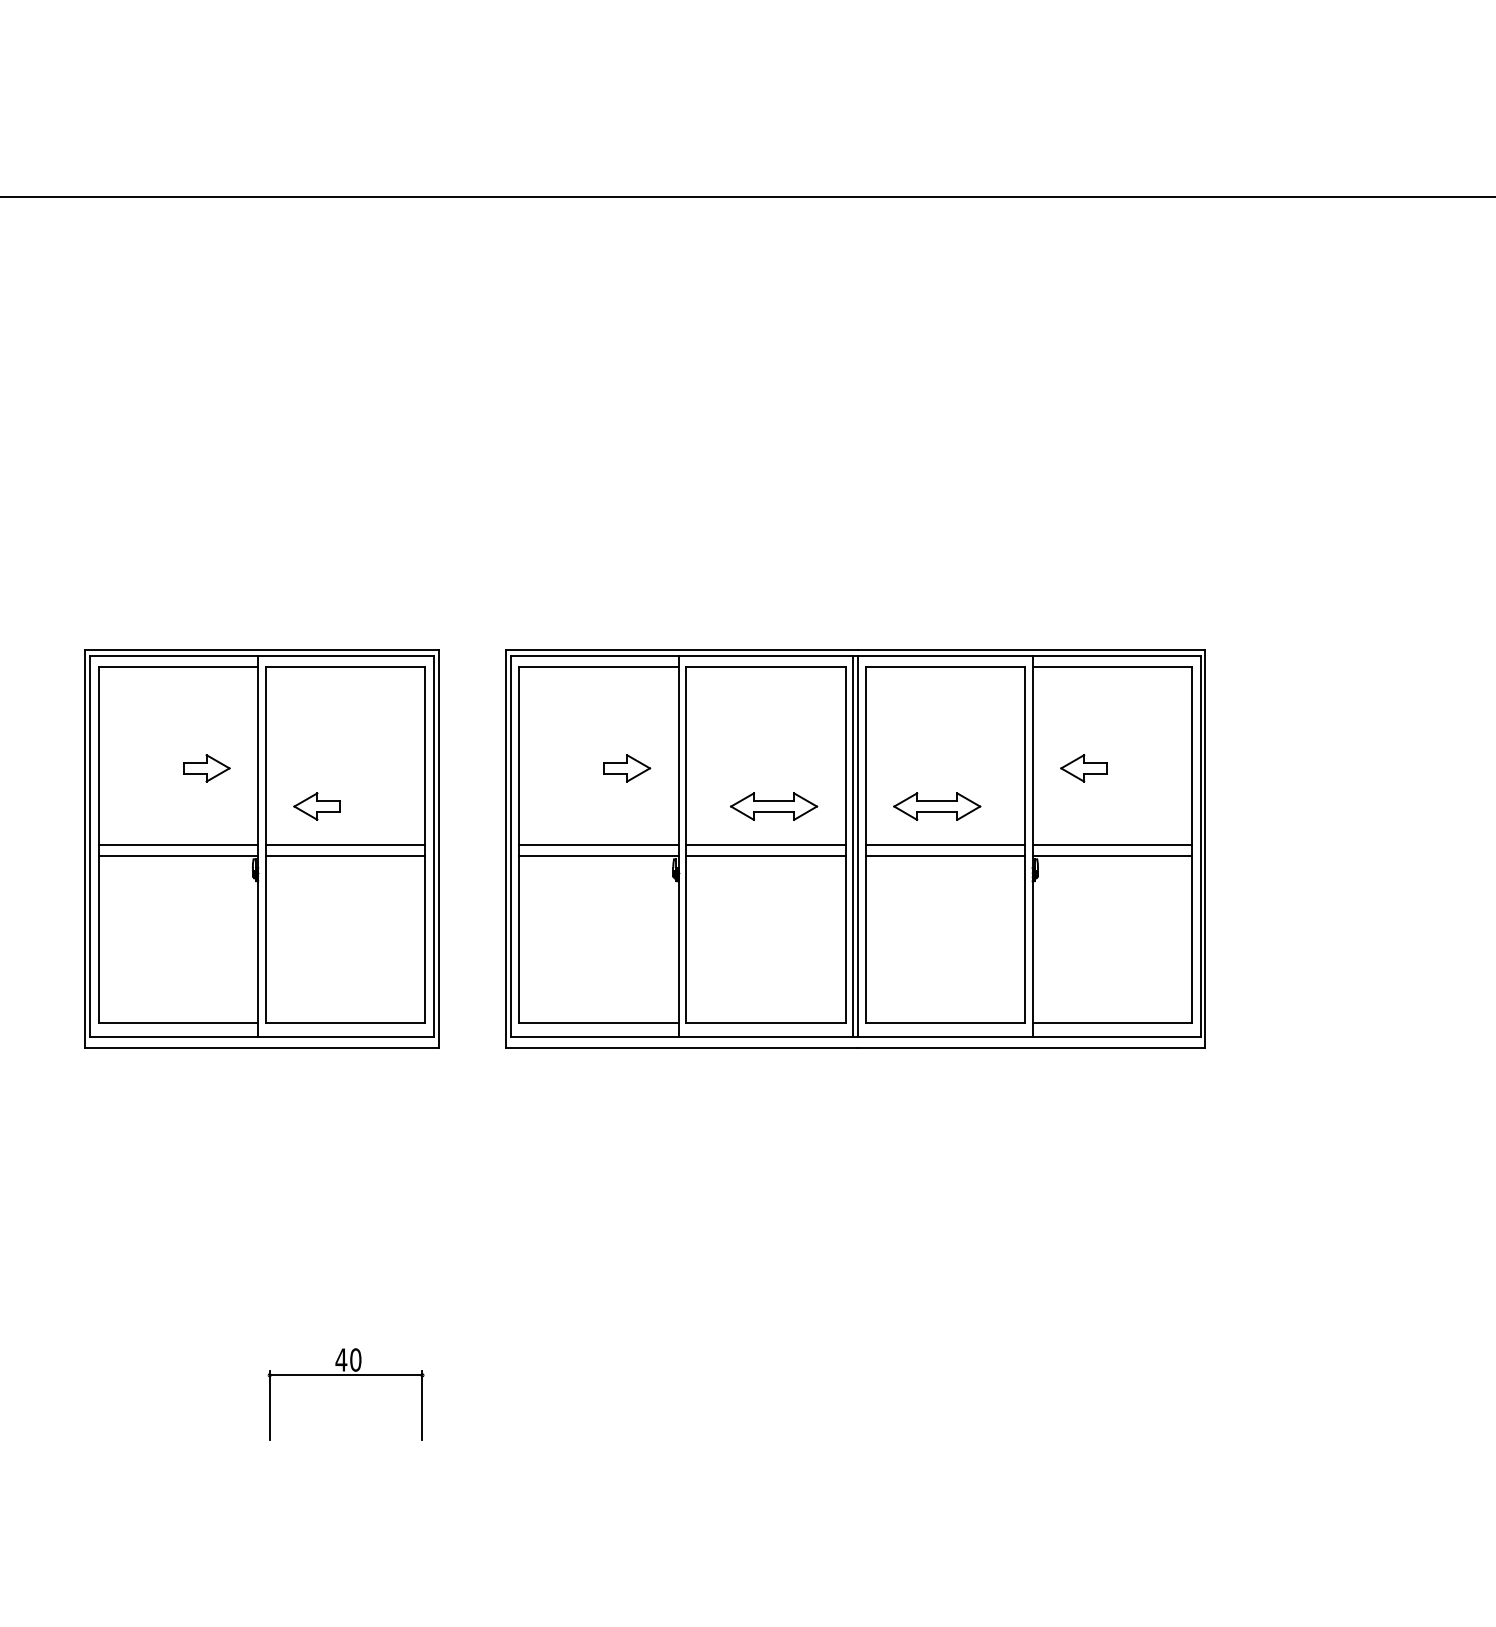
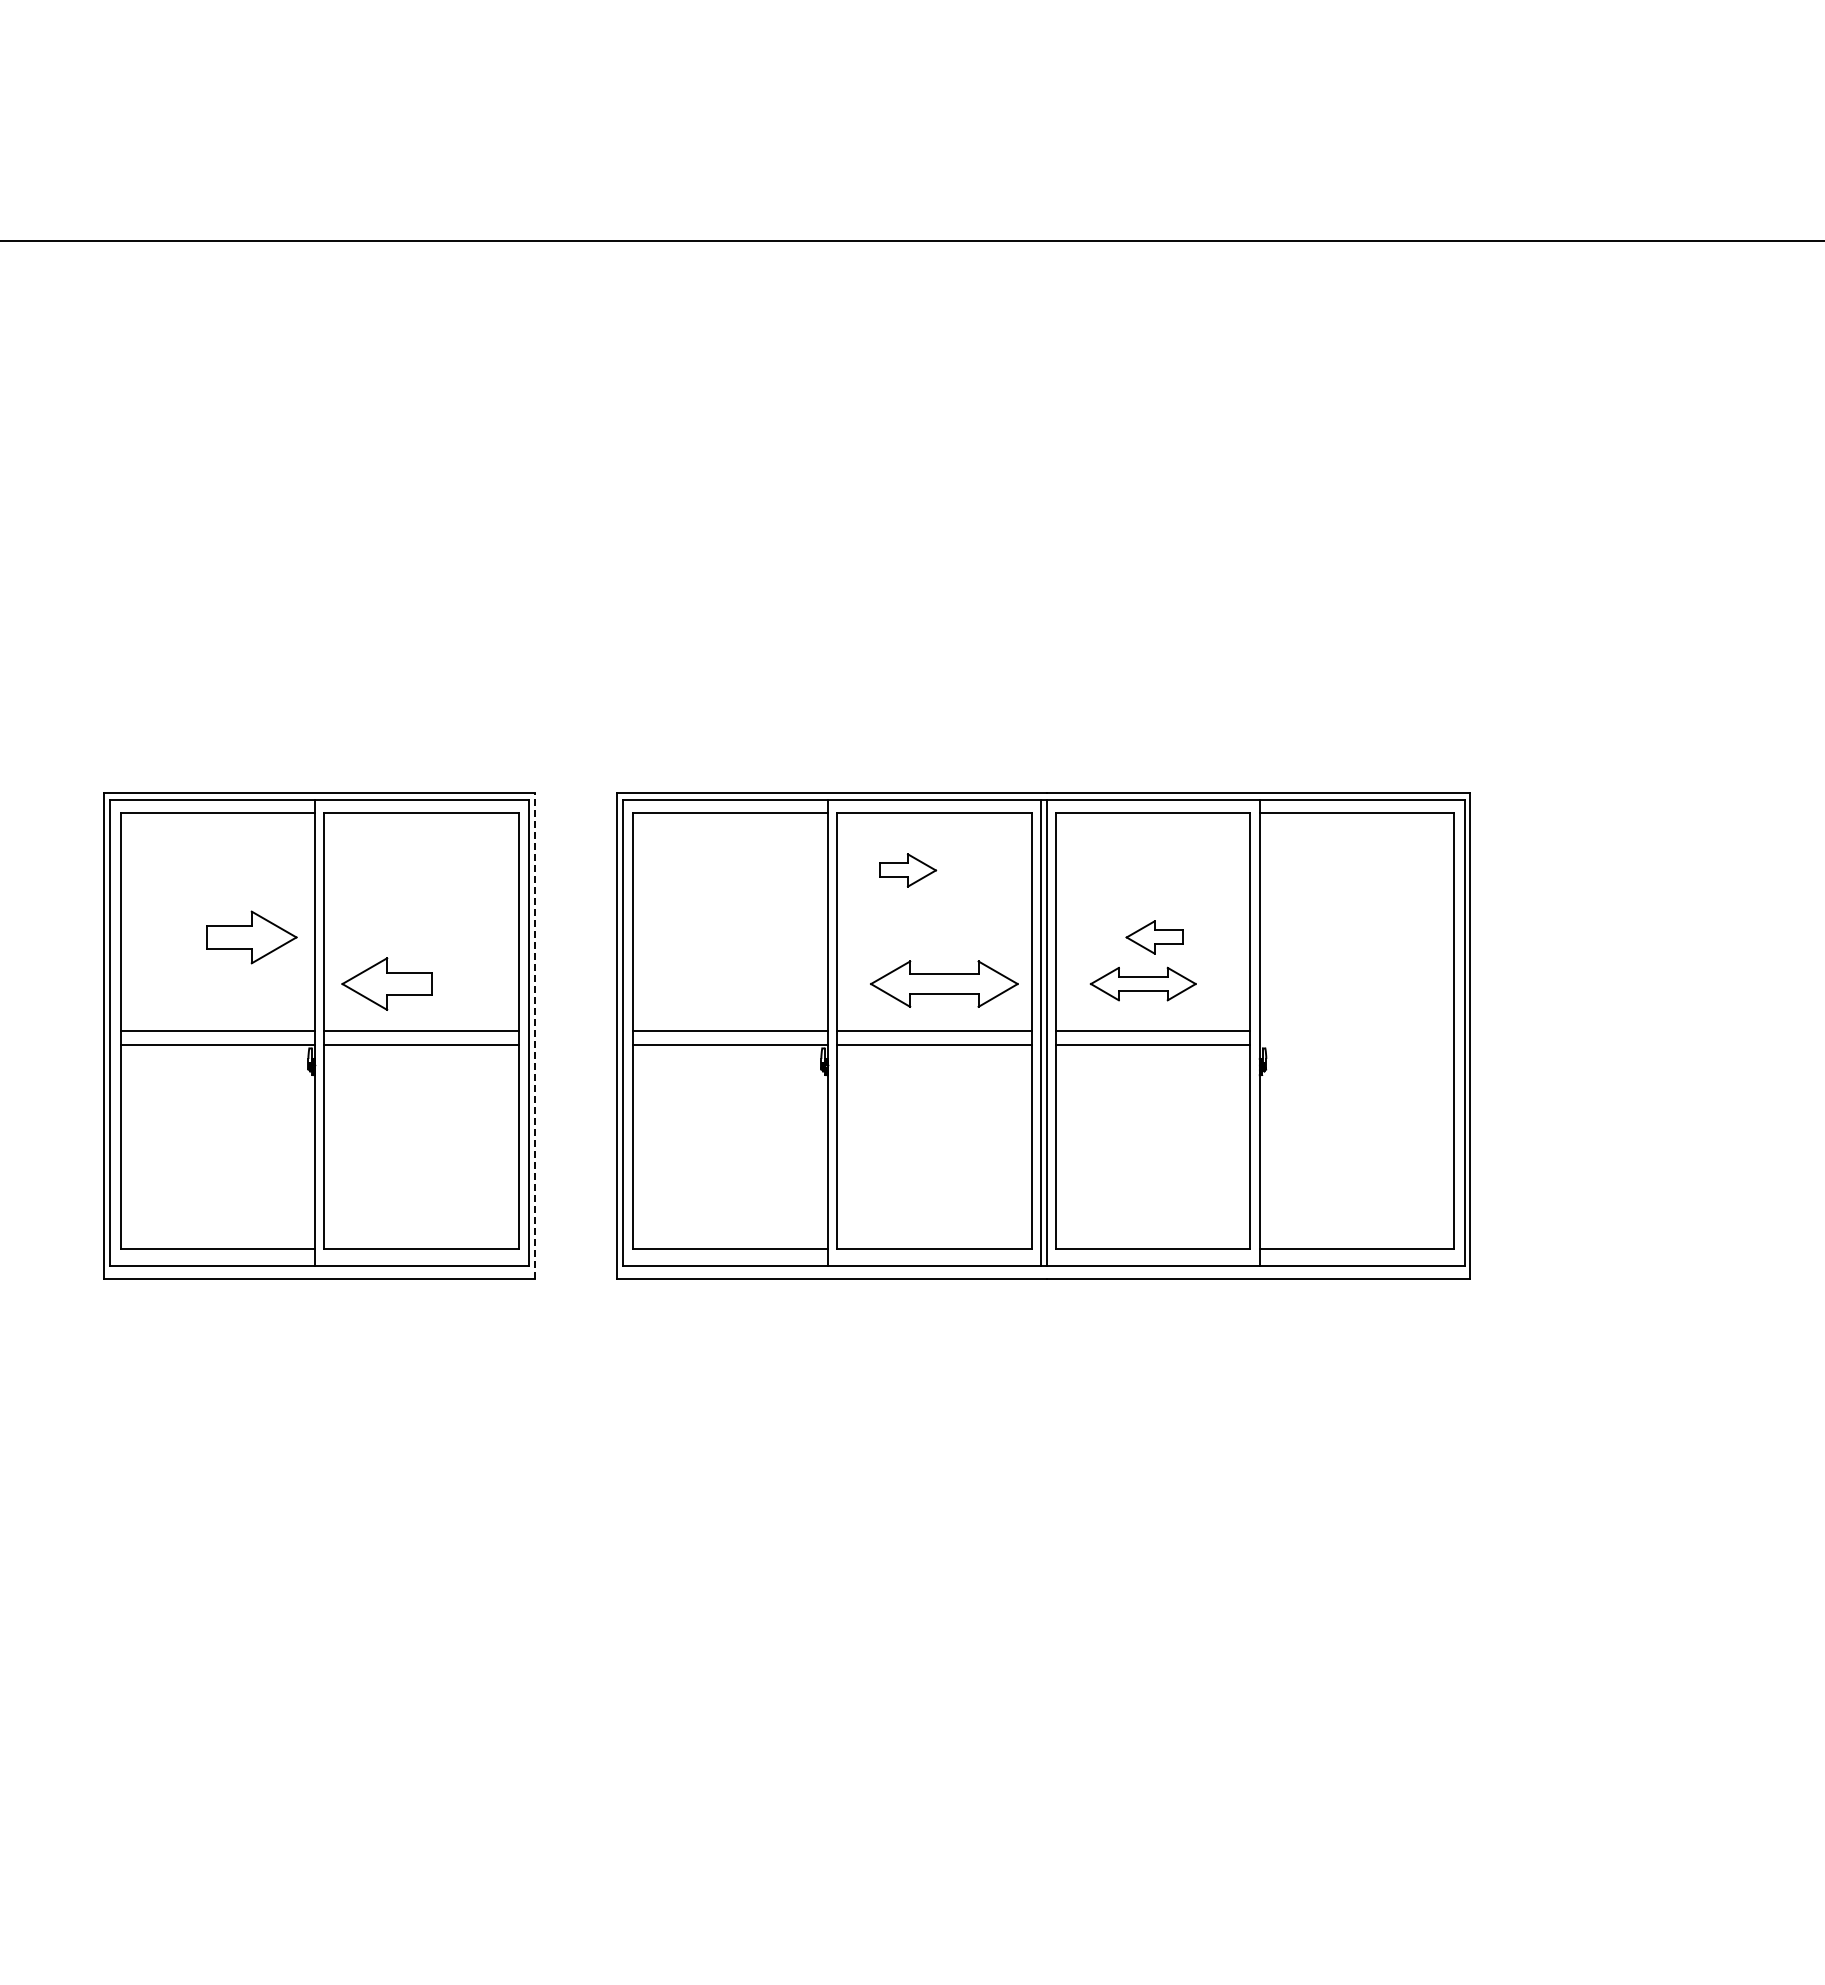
part: (206, 768) -> (252, 937), size x1.6
part: (627, 768) -> (908, 870), moved
part: (1084, 768) -> (1154, 937), moved
part: (316, 806) -> (386, 983), size x1.6
part: (773, 806) -> (943, 983), size x1.4
line: (1111, 844) -> (1356, 1030), removed
line: (438, 848) -> (534, 1035), solid -> dashed
line: (1111, 856) -> (1356, 1044), removed
part: (345, 1375) -> (421, 1678), removed

